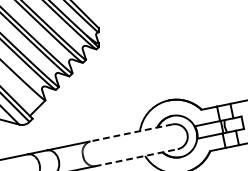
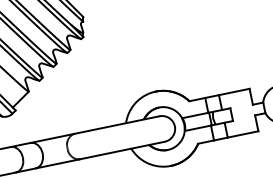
line: (130, 133) -> (116, 125), dashed -> solid
line: (136, 157) -> (122, 150), dashed -> solid

